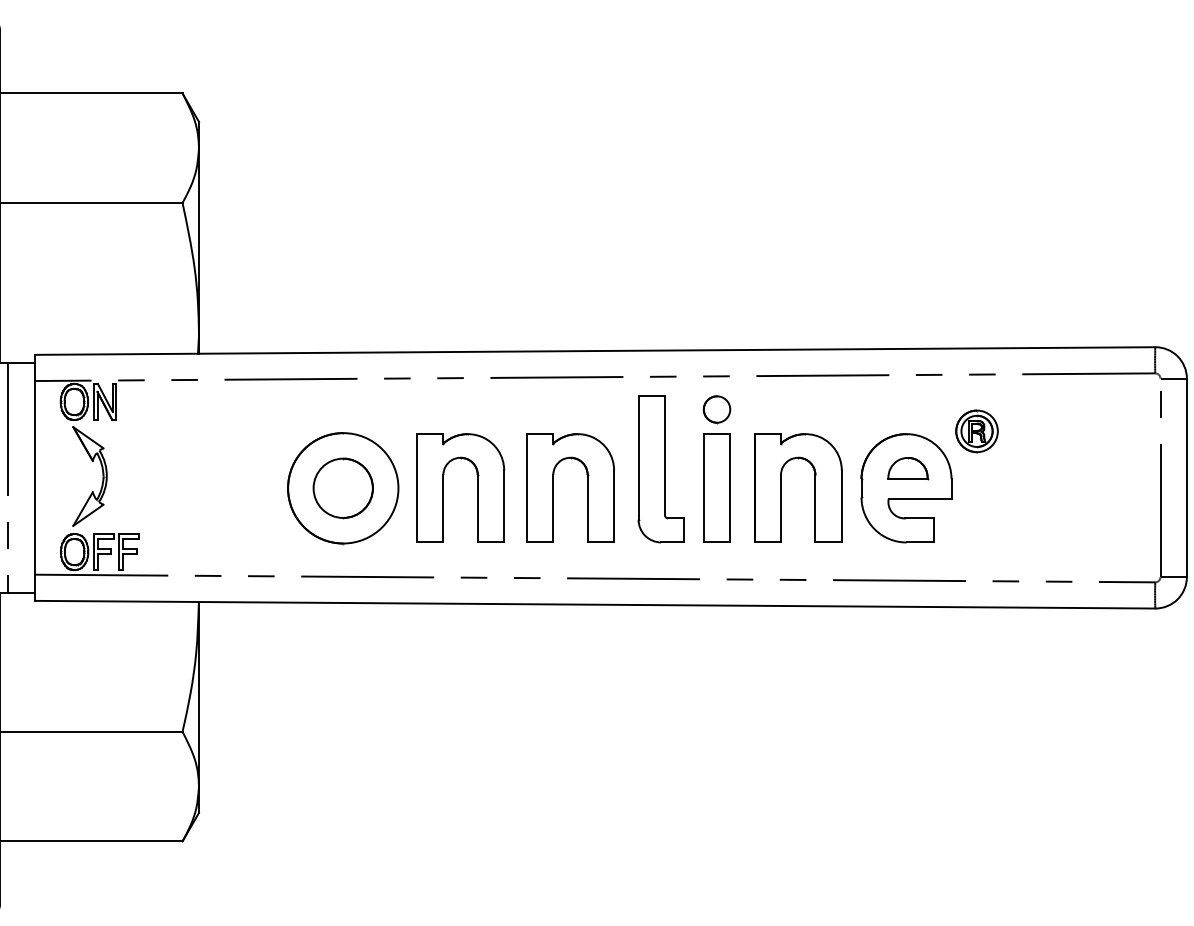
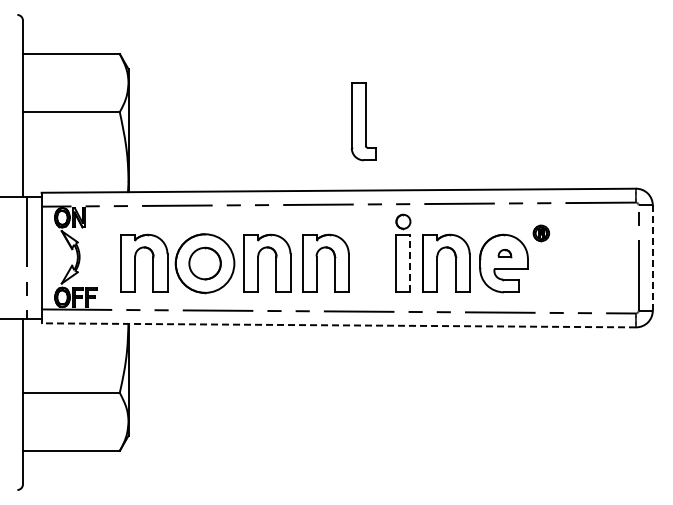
part: (977, 431) -> (541, 233), size x0.7
part: (660, 469) -> (363, 121), moved
part: (907, 469) -> (504, 253), size x0.6
line: (1186, 478) -> (652, 258), solid -> dashed
part: (244, 486) -> (152, 262), added
line: (730, 488) -> (410, 263), solid -> dashed
line: (594, 604) -> (338, 325), solid -> dashed

